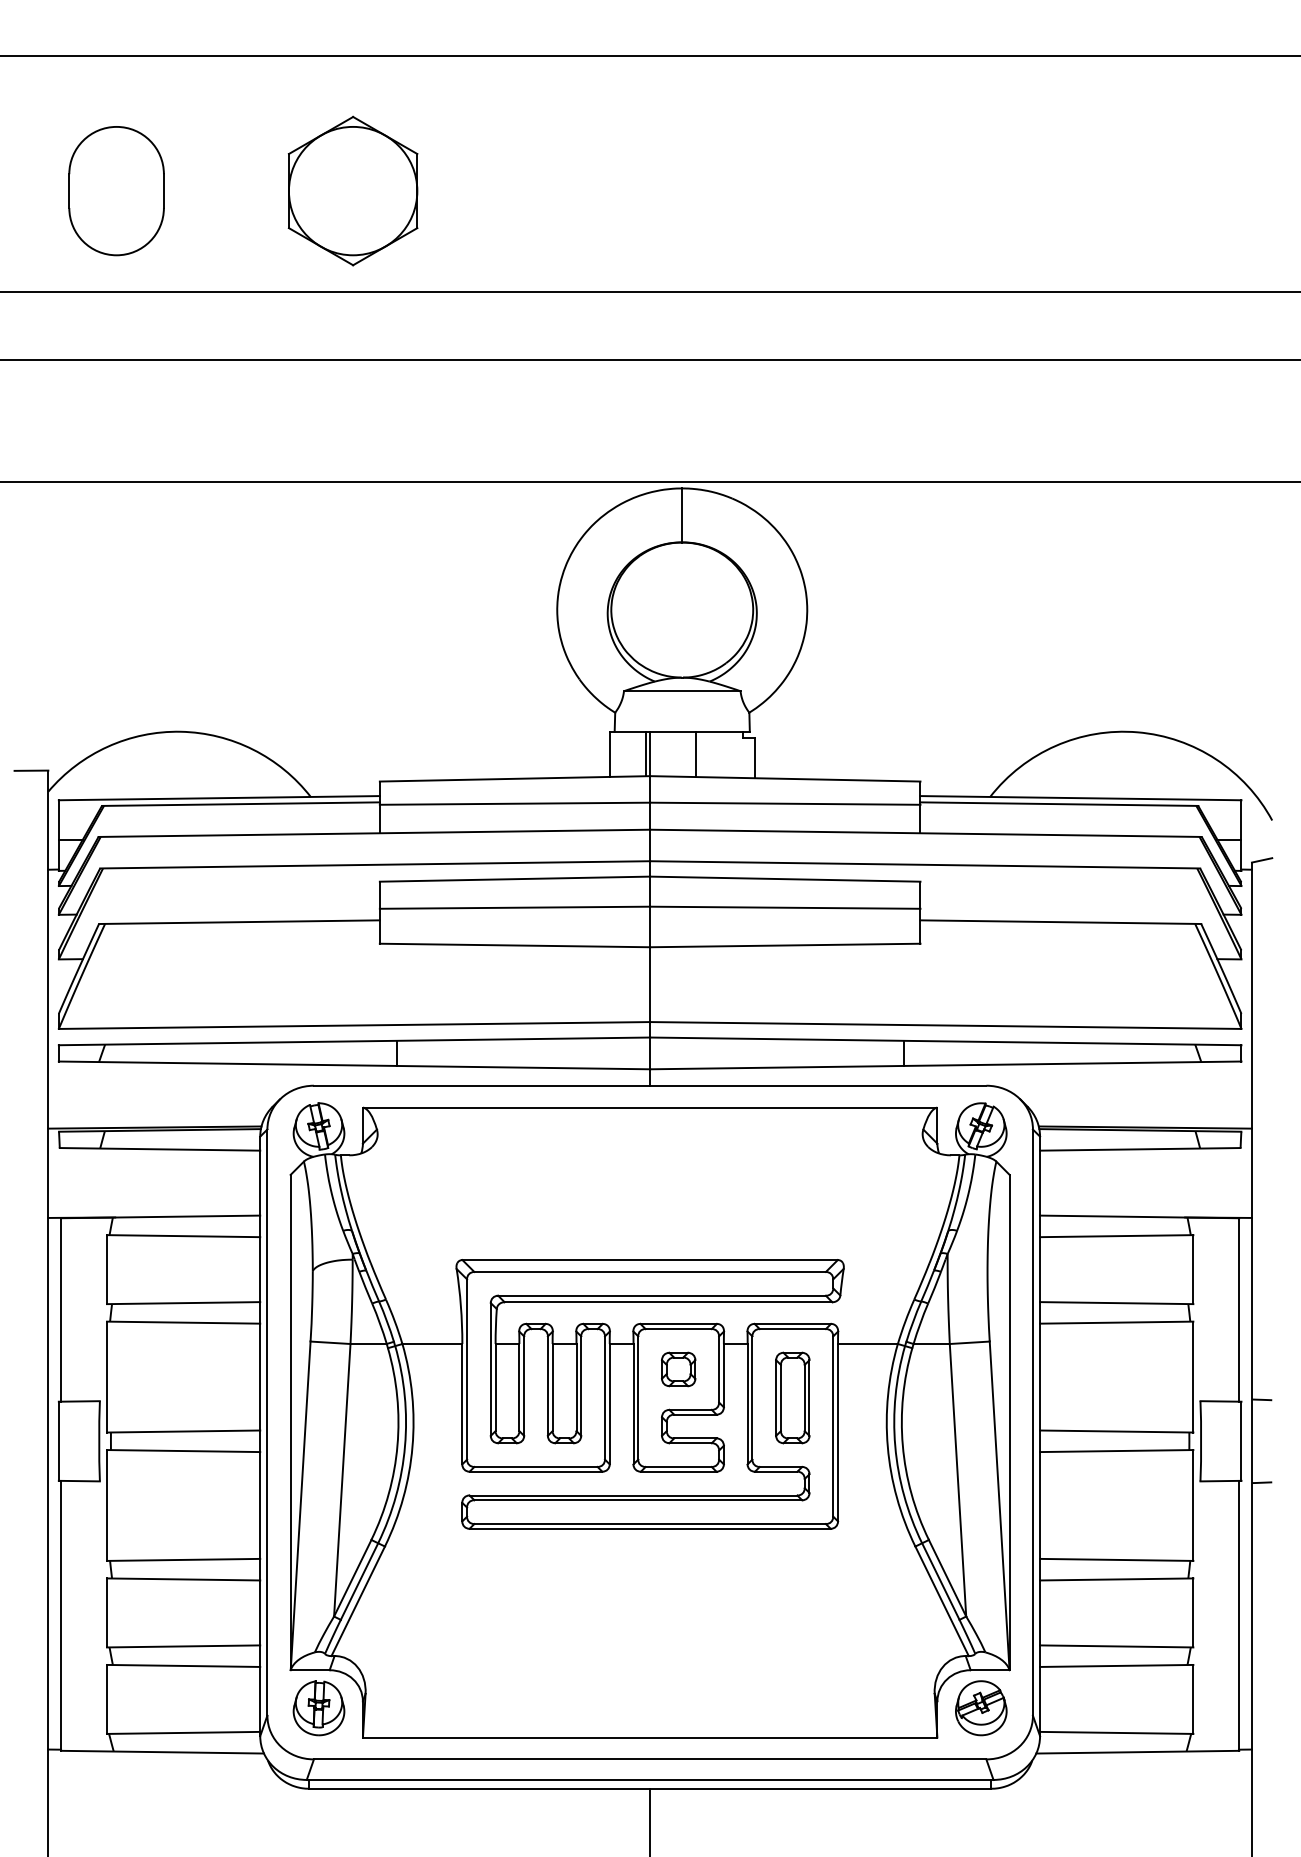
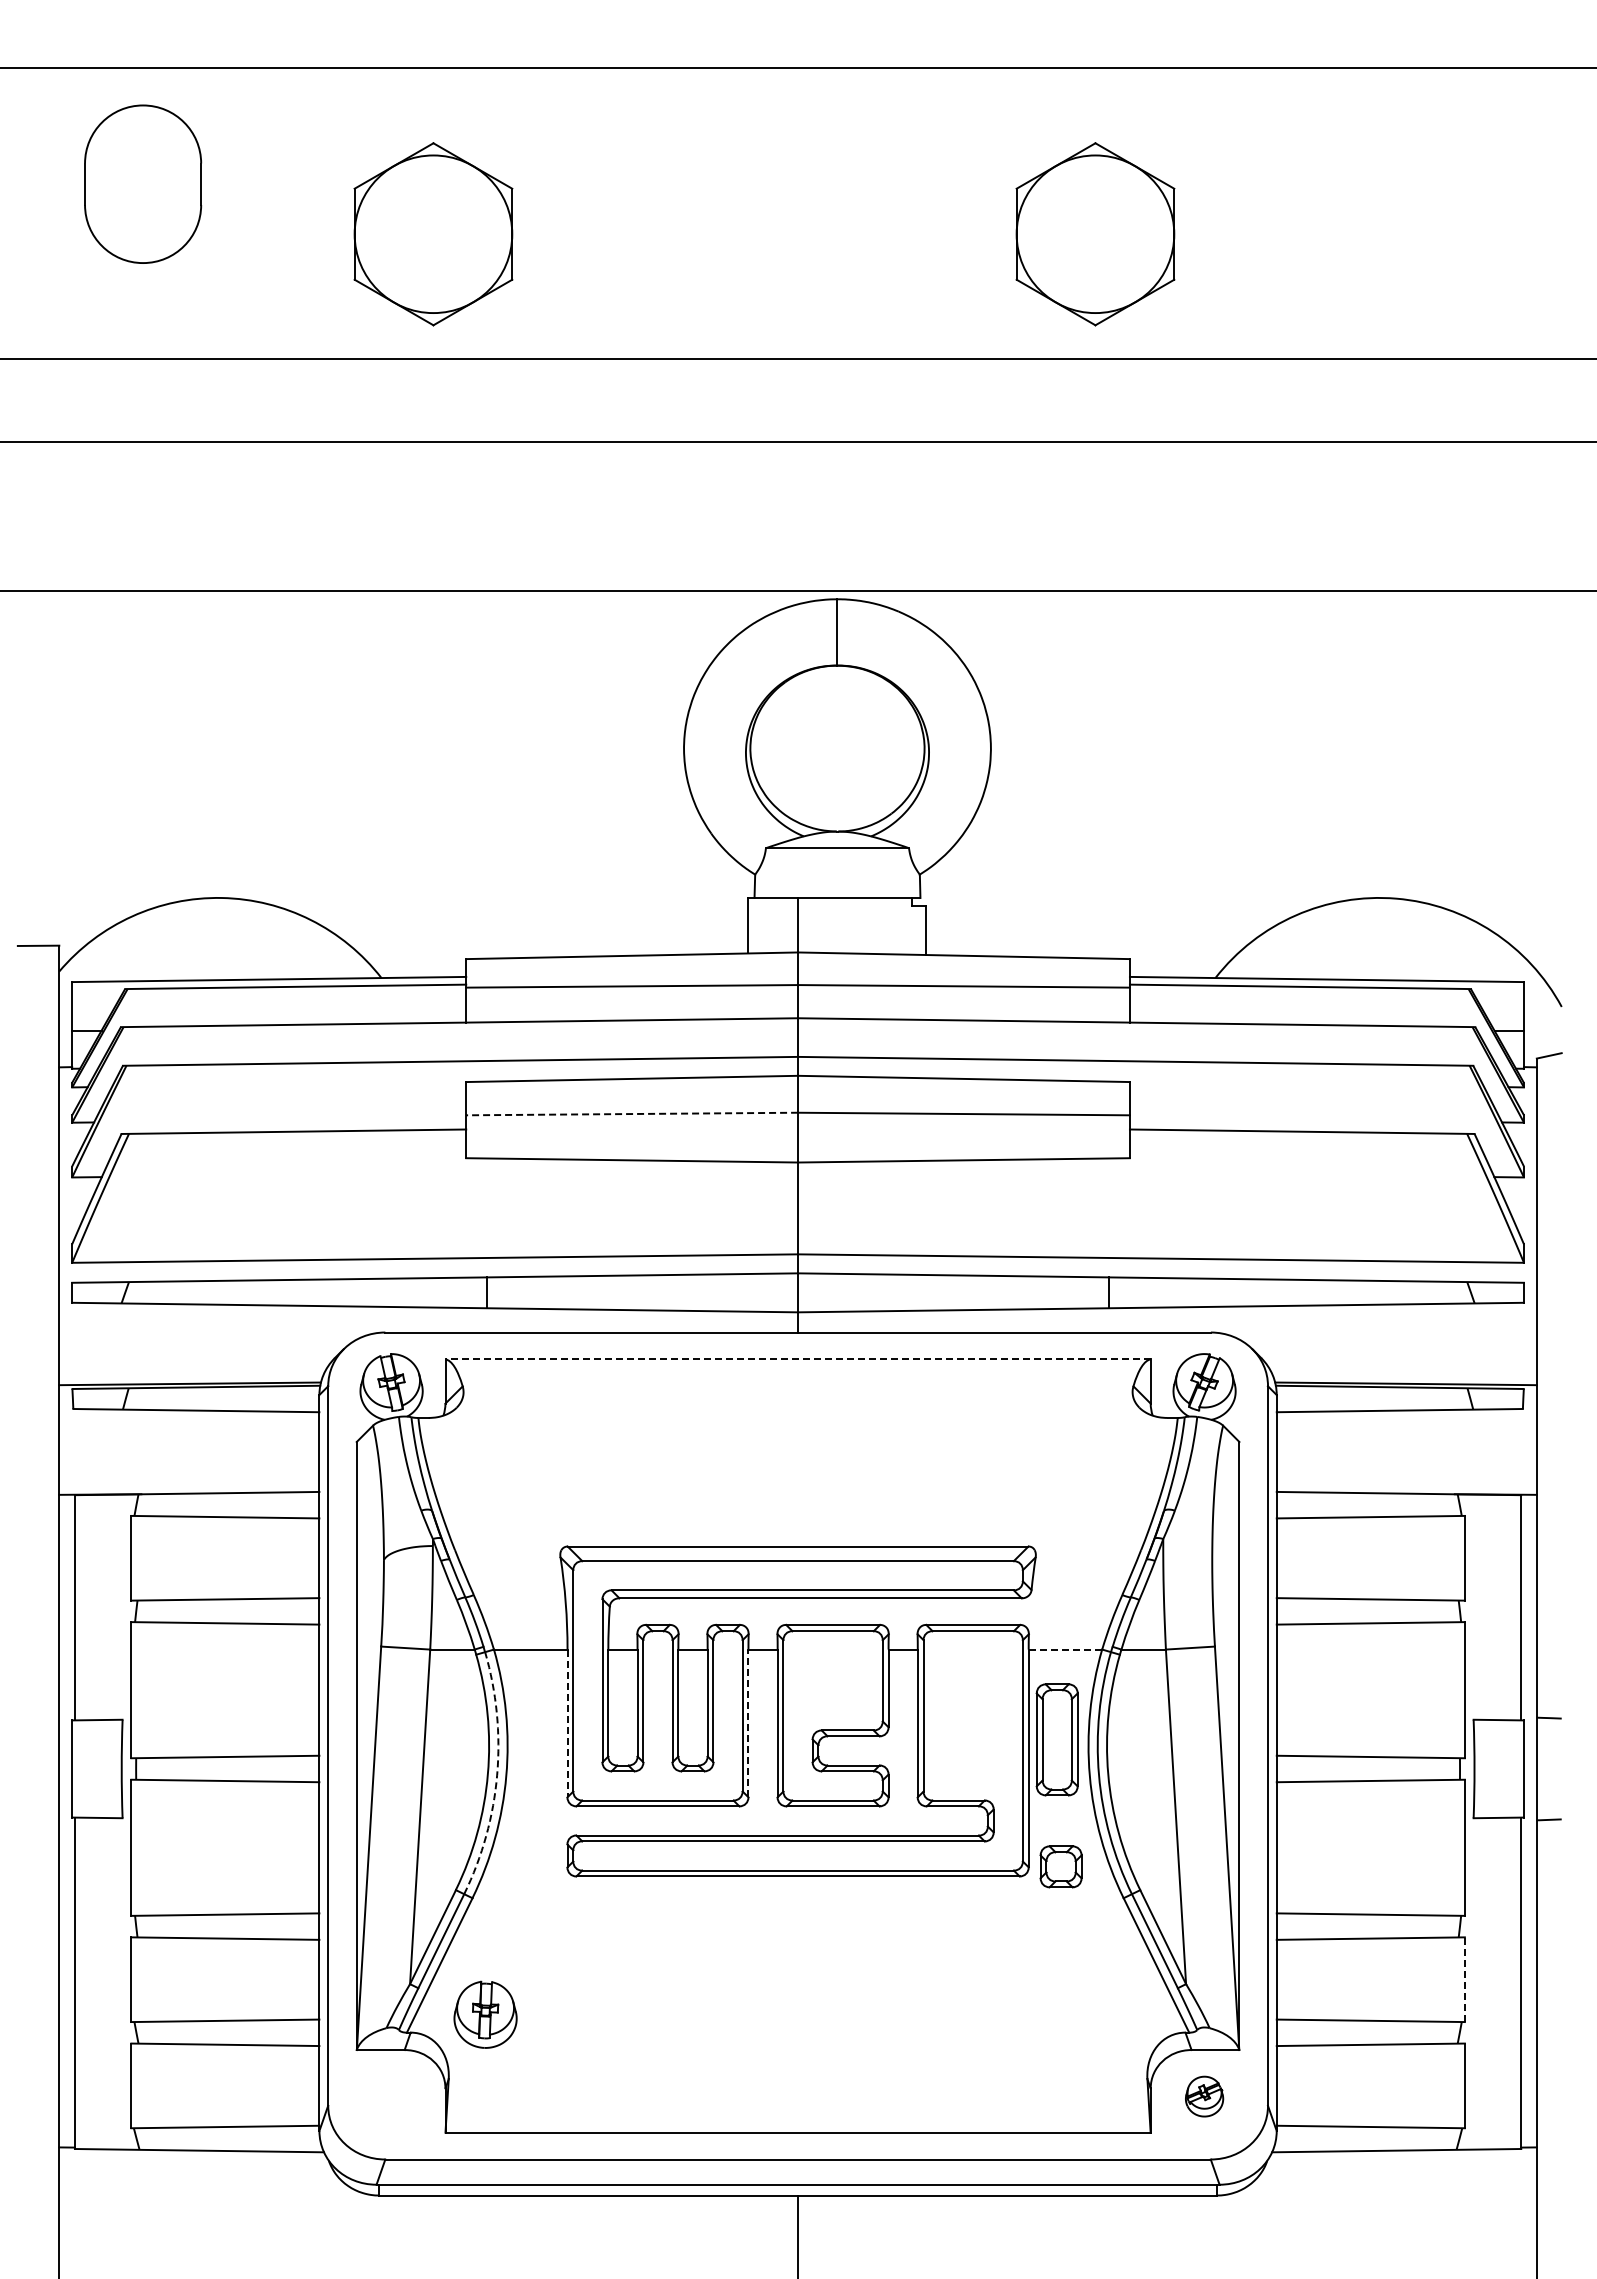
part: (116, 190) -> (143, 183), moved
part: (892, 191) -> (1095, 234), added
line: (645, 753) -> (792, 924), removed
line: (696, 754) -> (854, 925), removed
line: (515, 908) -> (632, 1114), solid -> dashed
line: (650, 1107) -> (798, 1359), solid -> dashed
line: (867, 1343) -> (1065, 1649), solid -> dashed
part: (678, 1369) -> (1060, 1866), moved
part: (792, 1397) -> (1056, 1739), moved
line: (462, 1404) -> (567, 1723), solid -> dashed
line: (609, 1404) -> (748, 1723), solid -> dashed
arc: (405, 1446) -> (497, 1775), solid -> dashed
line: (1193, 1612) -> (1464, 1979), solid -> dashed
part: (318, 1708) -> (485, 2014), moved
part: (981, 1708) -> (1204, 2096), size x0.6

